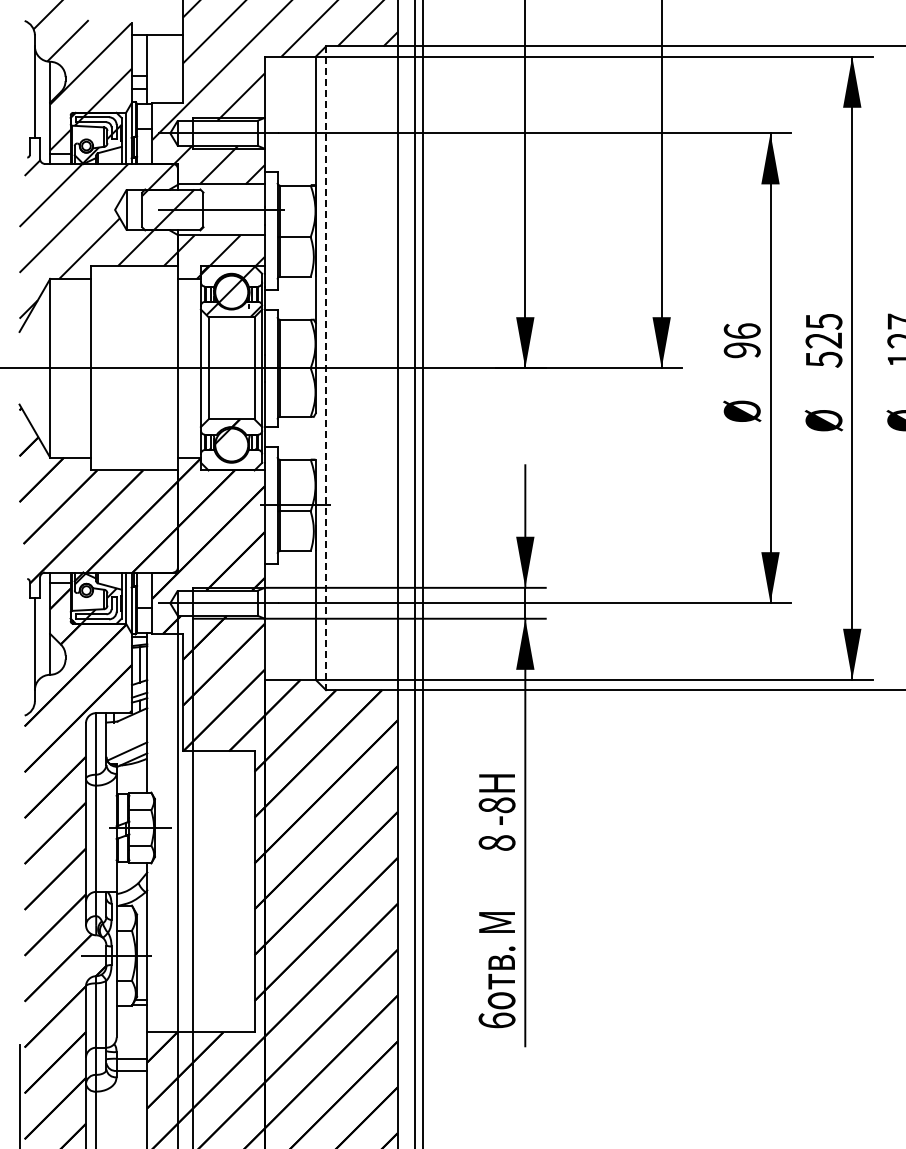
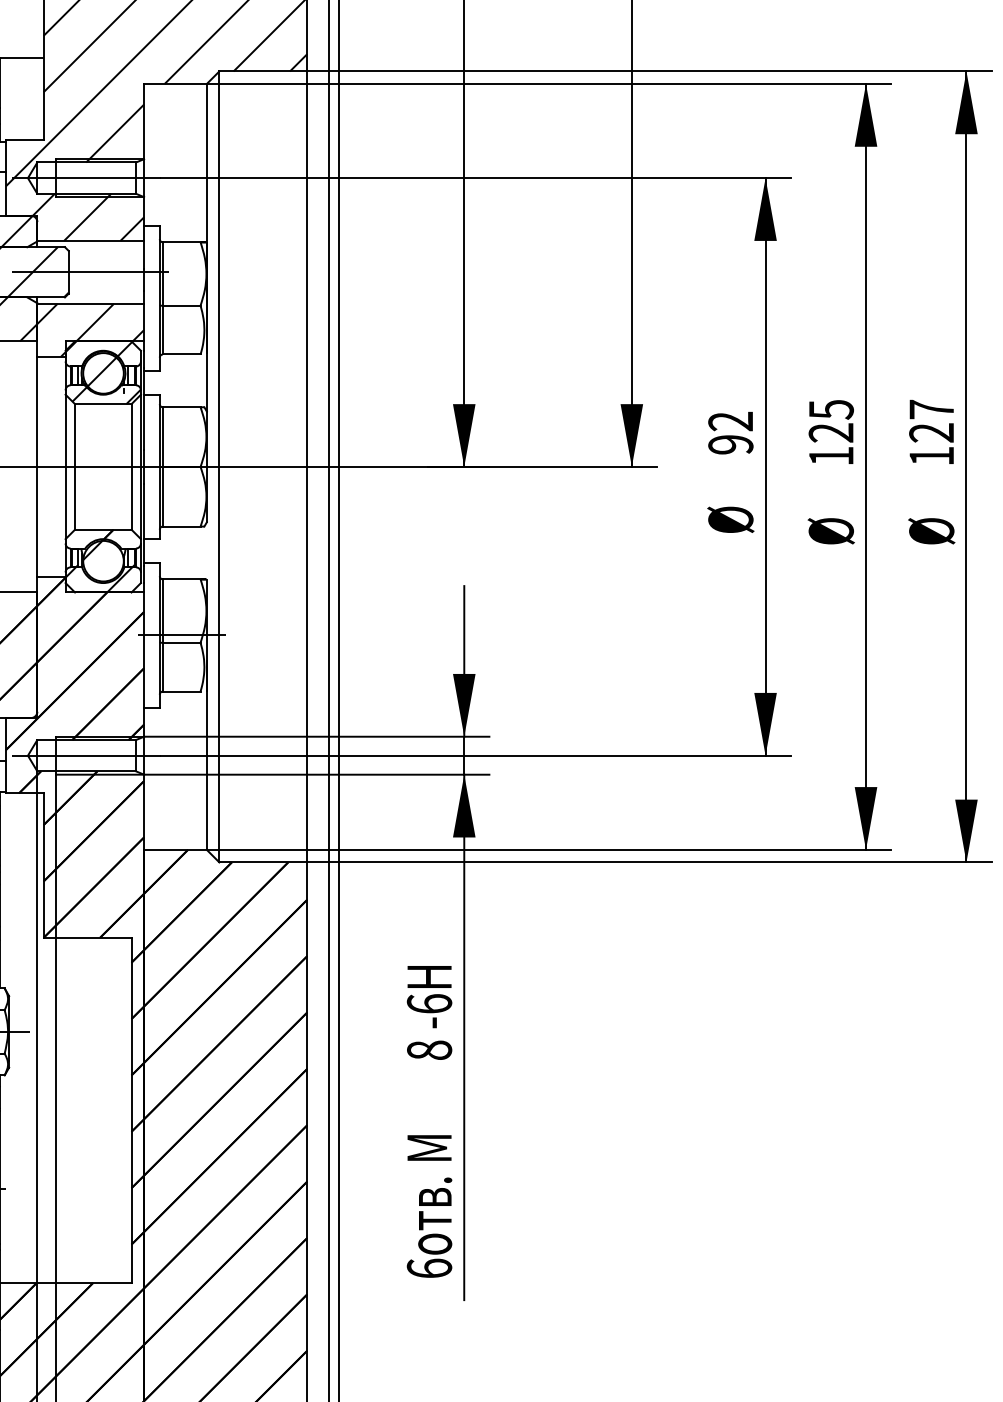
text: (741, 331) -> (729, 421), 96 -> 92
text: (824, 359) -> (831, 456), 525 -> 125
line: (326, 368) -> (219, 467), dashed -> solid
hatch: (227, 460) -> (98, 580), added
text: (496, 805) -> (428, 1004), -8 -> -6

